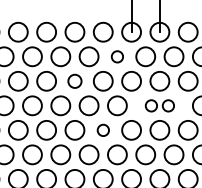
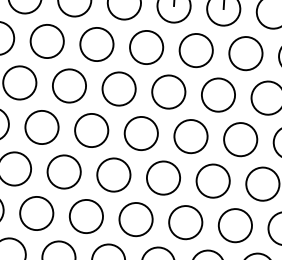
circle: (117, 56) -> (146, 47), size x1.67
circle: (74, 81) -> (68, 86), size x1.43
part: (159, 105) -> (215, 137), size x1.67
circle: (103, 130) -> (114, 175), size x1.67

